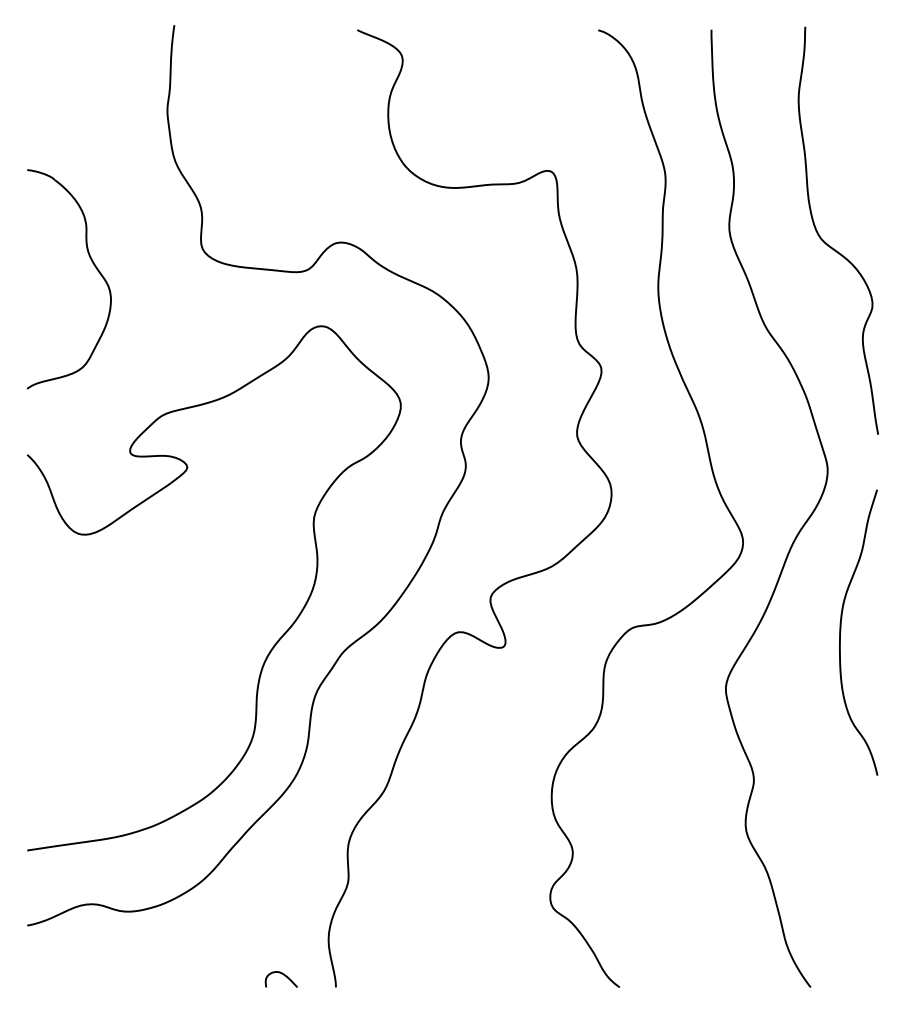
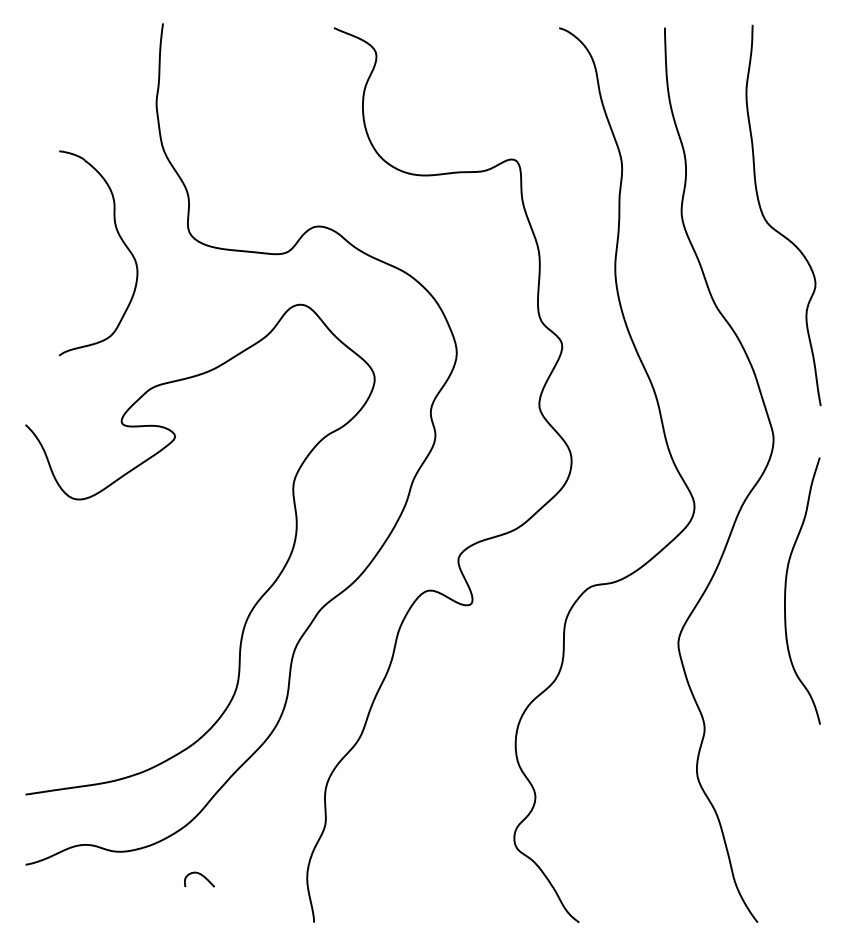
part: (93, 265) -> (121, 240), moved
curve: (283, 975) -> (201, 875), moved

